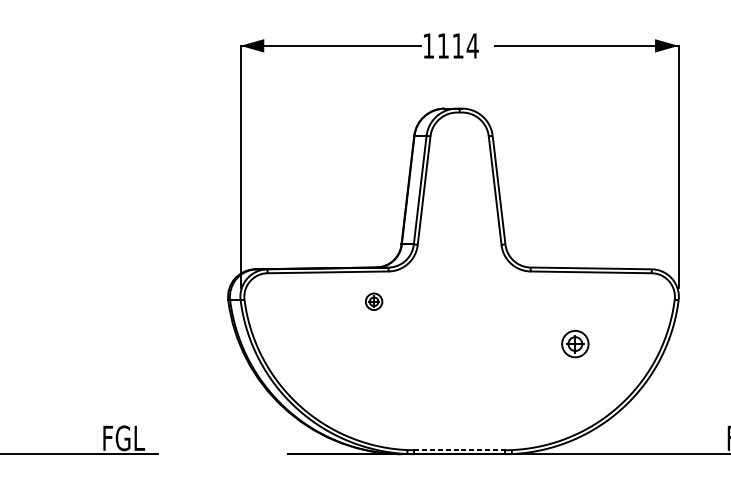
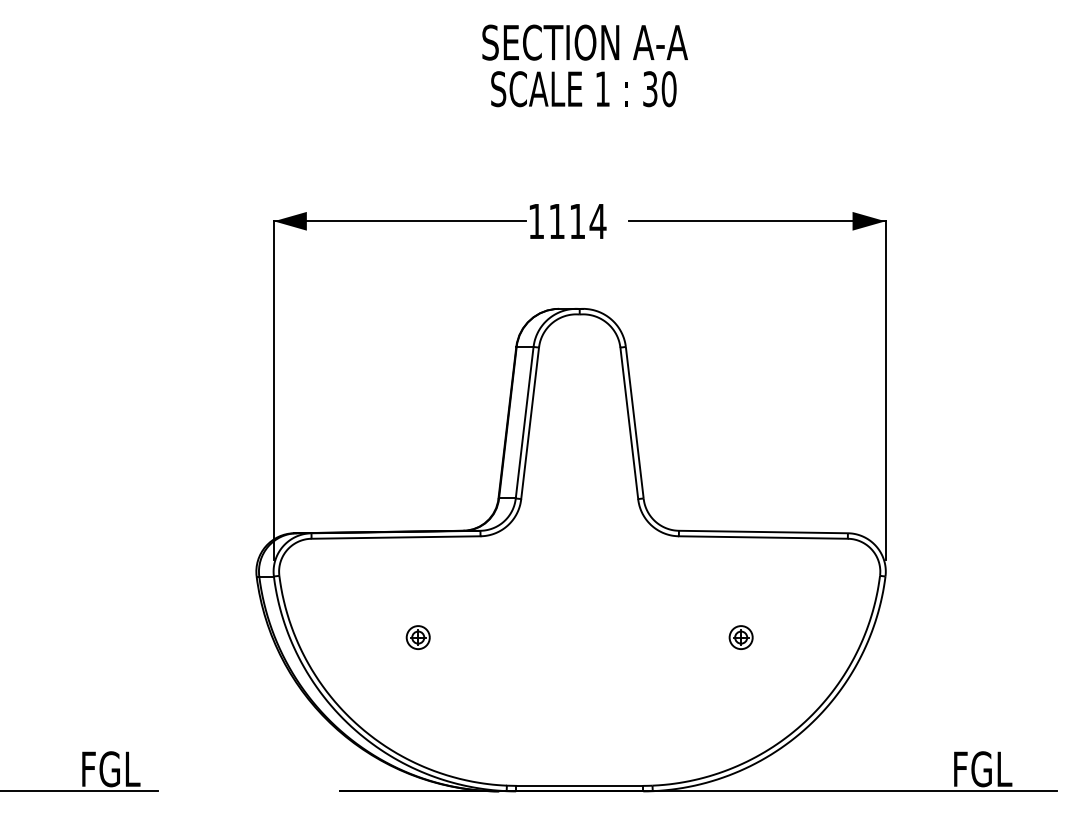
part: (373, 301) -> (417, 637), moved
part: (574, 343) -> (740, 637), size x0.62
line: (459, 449) -> (579, 785), dashed -> solid

